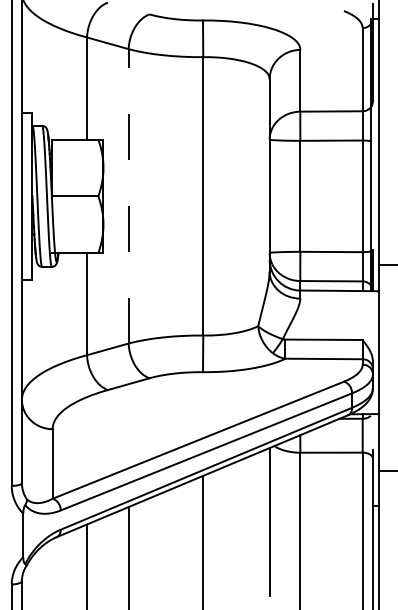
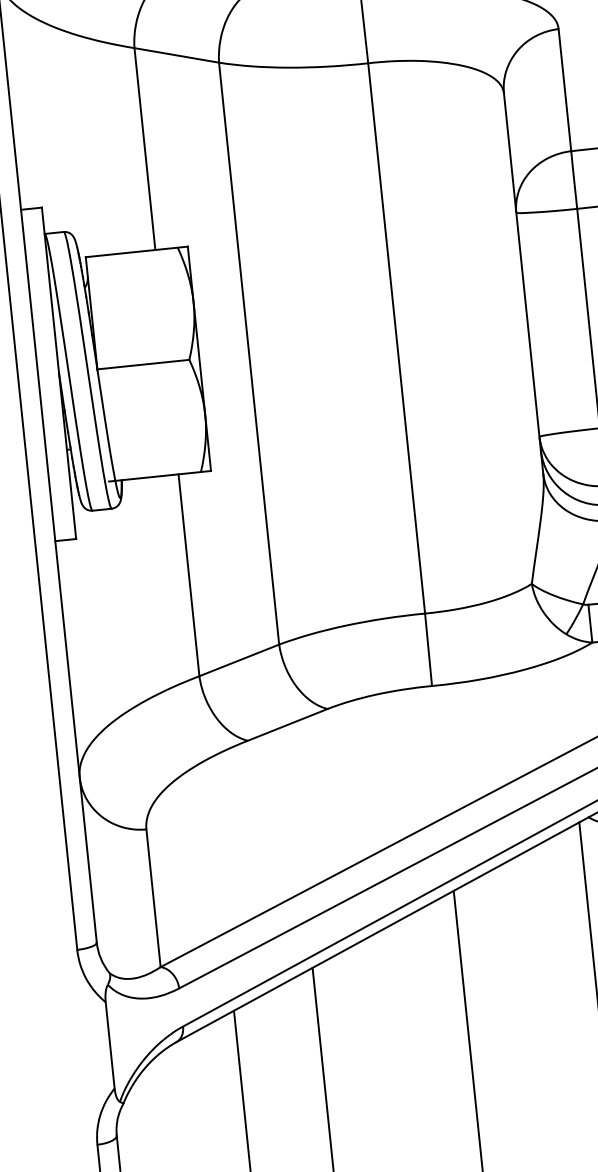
line: (128, 195) -> (248, 352), dashed -> solid

